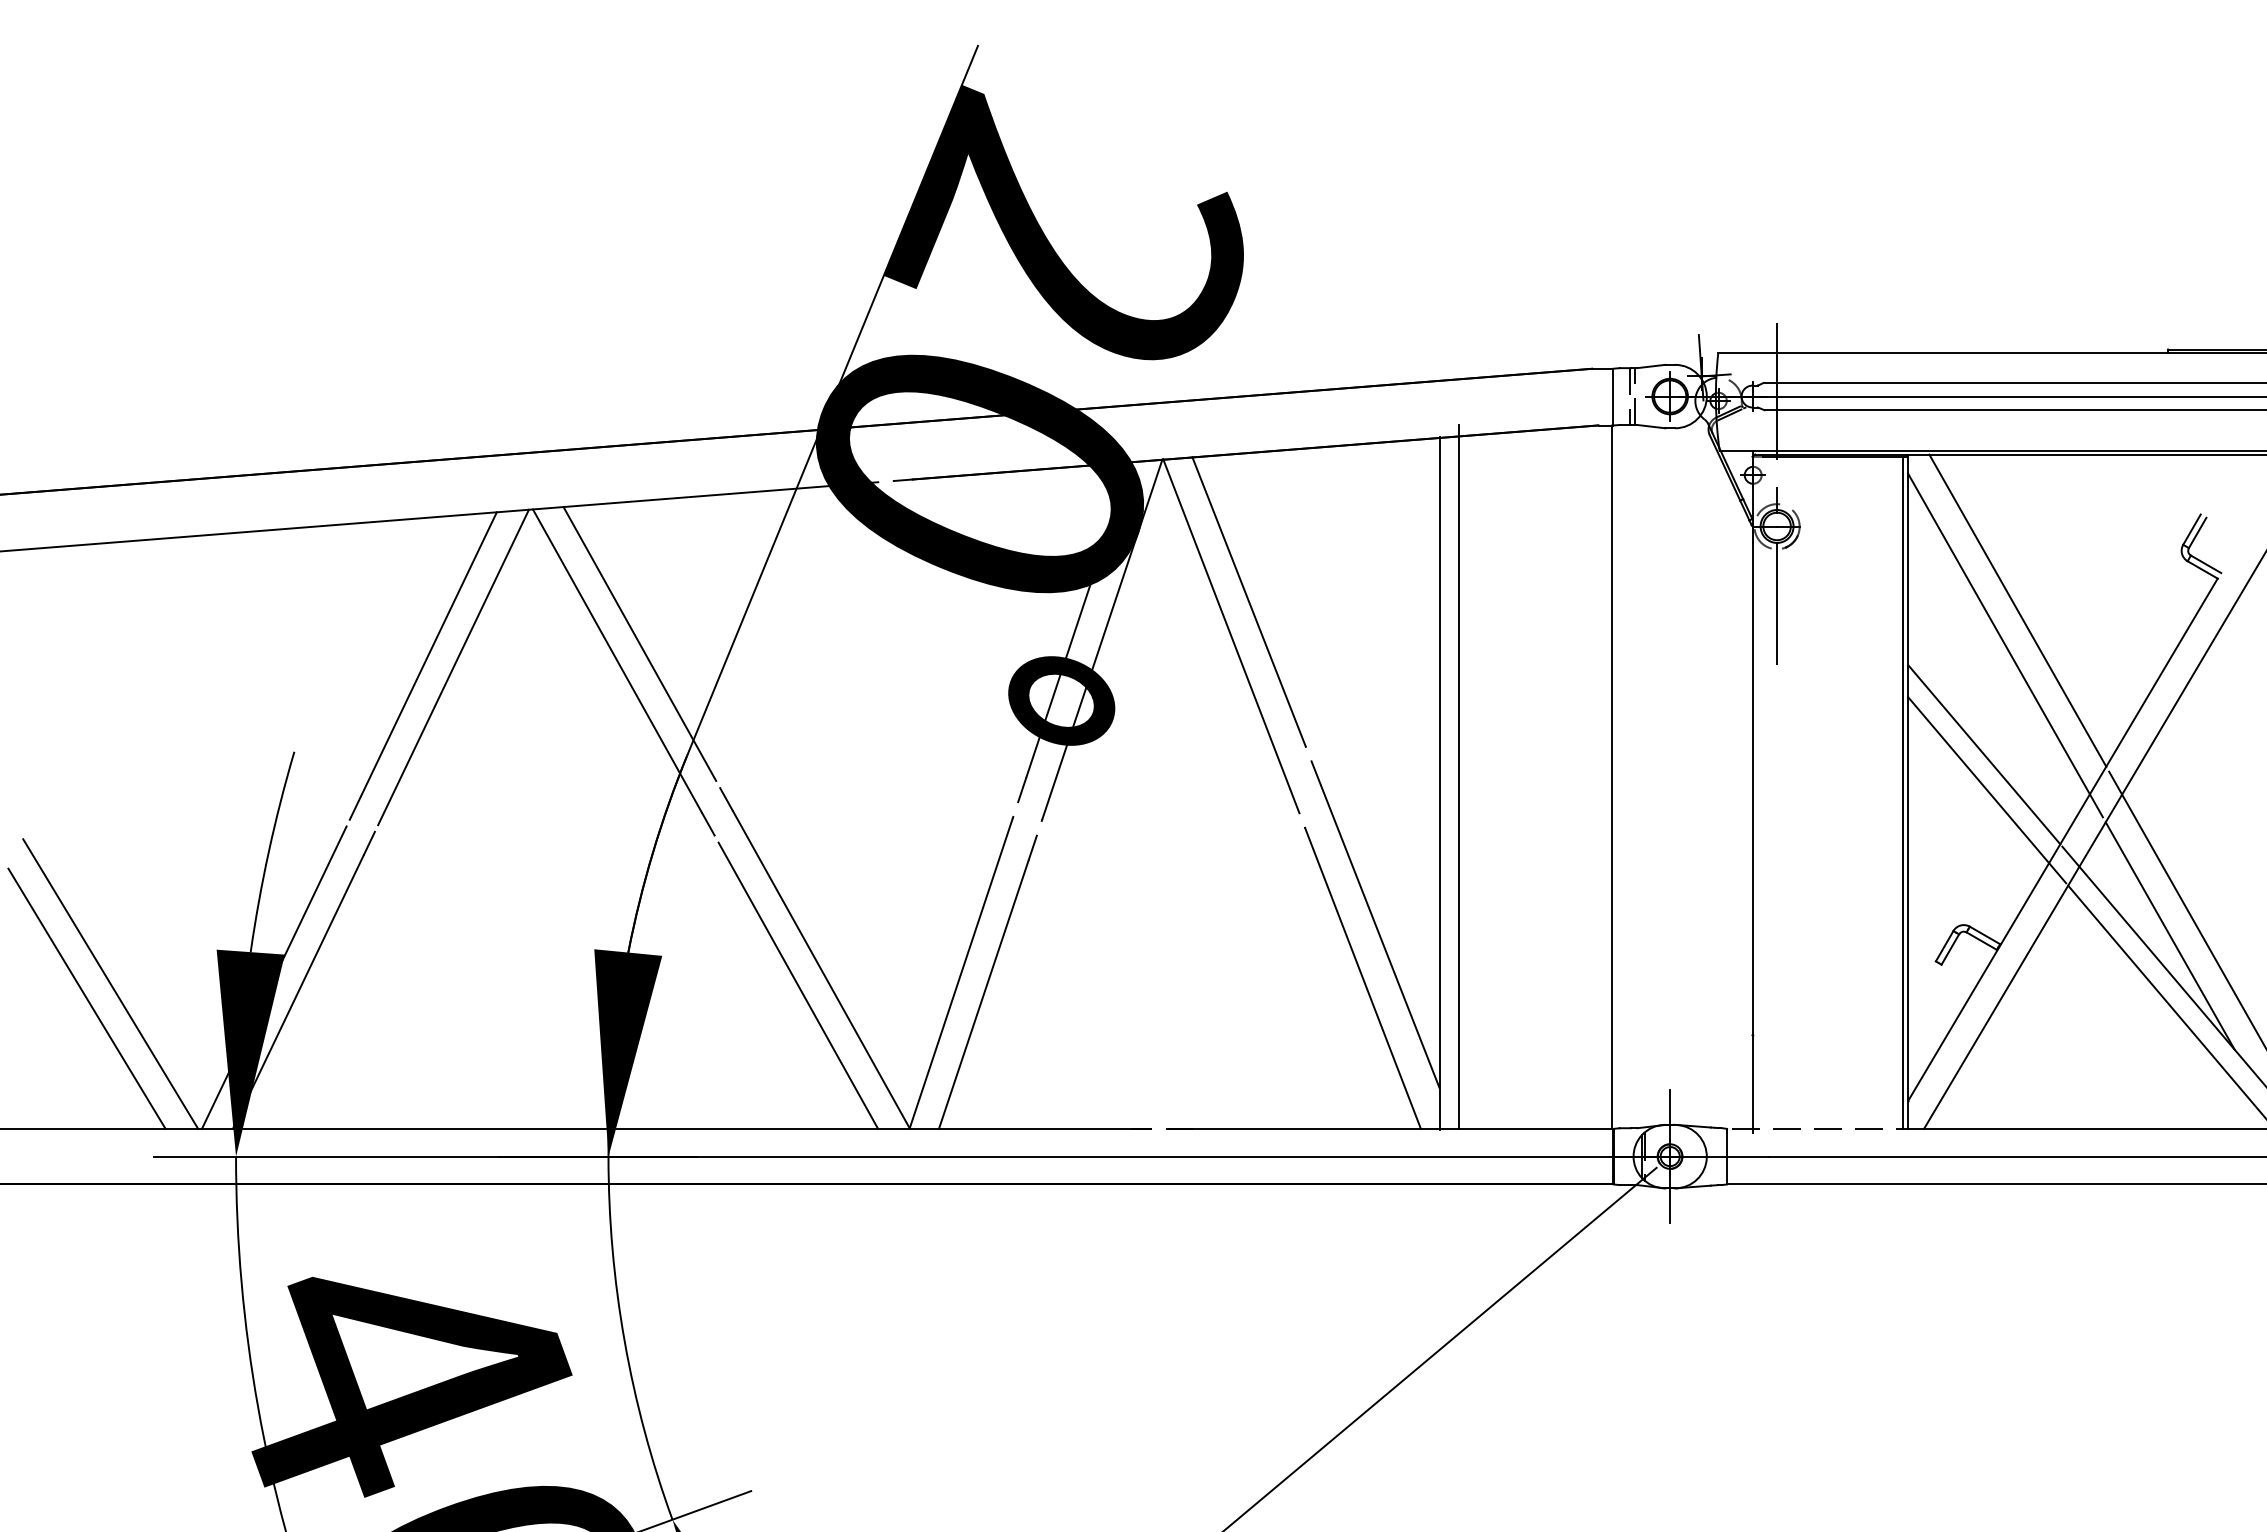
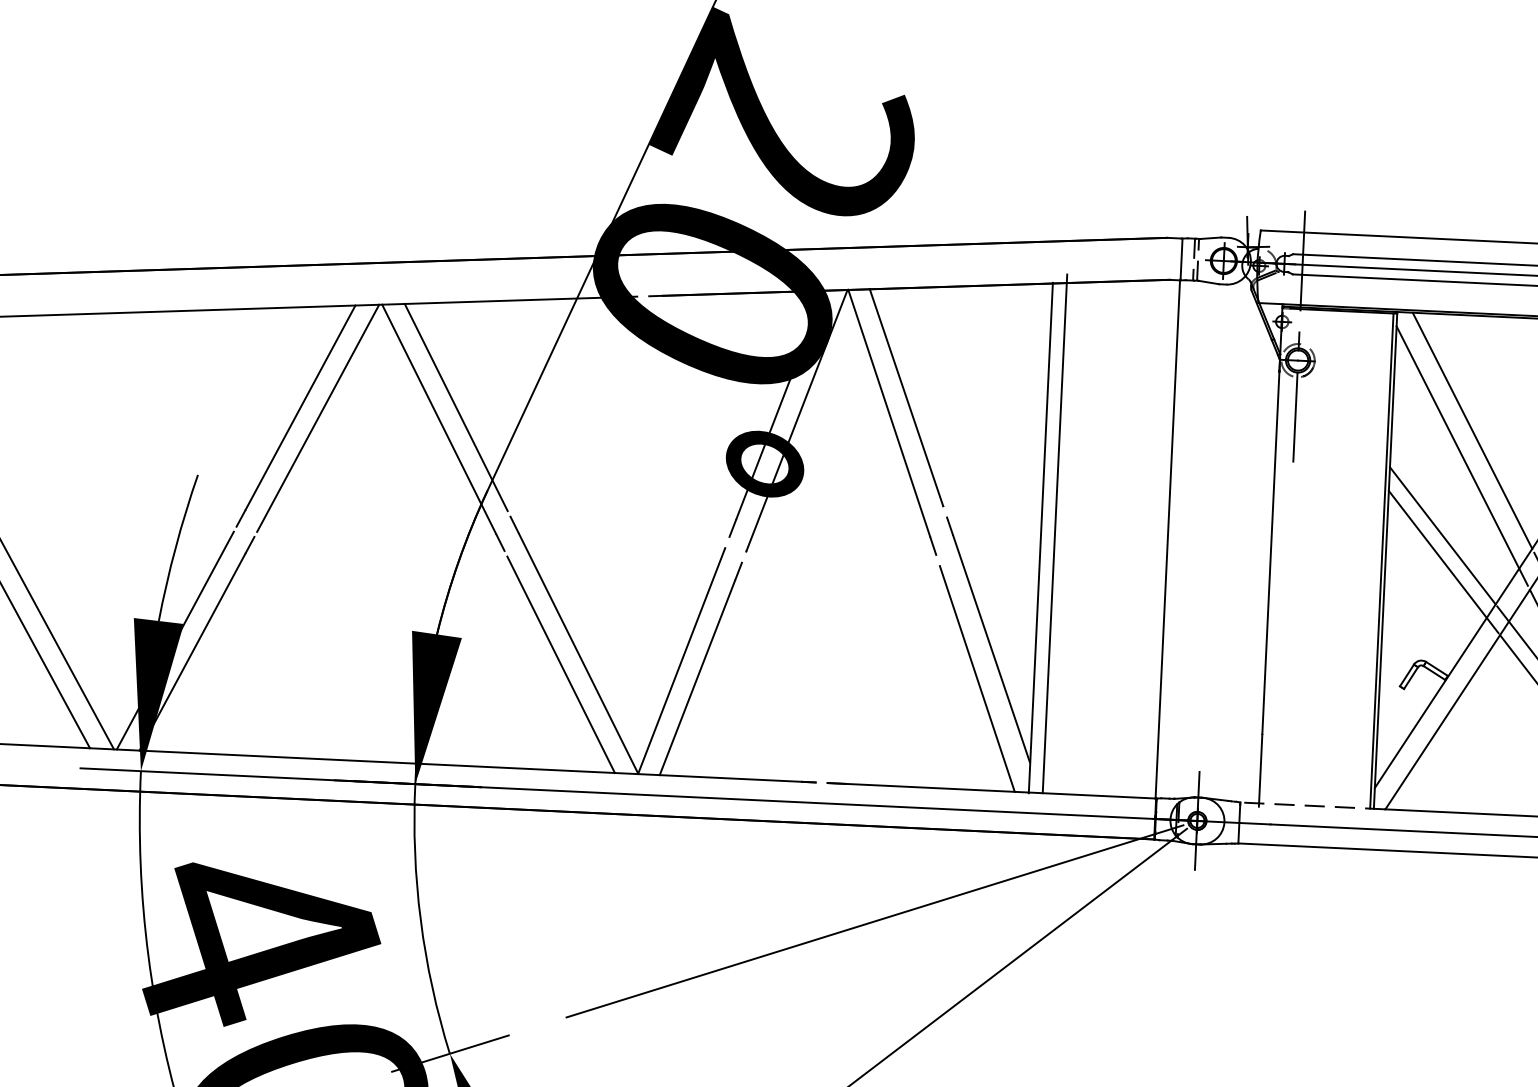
line: (1239, 1313) -> (874, 921), added

